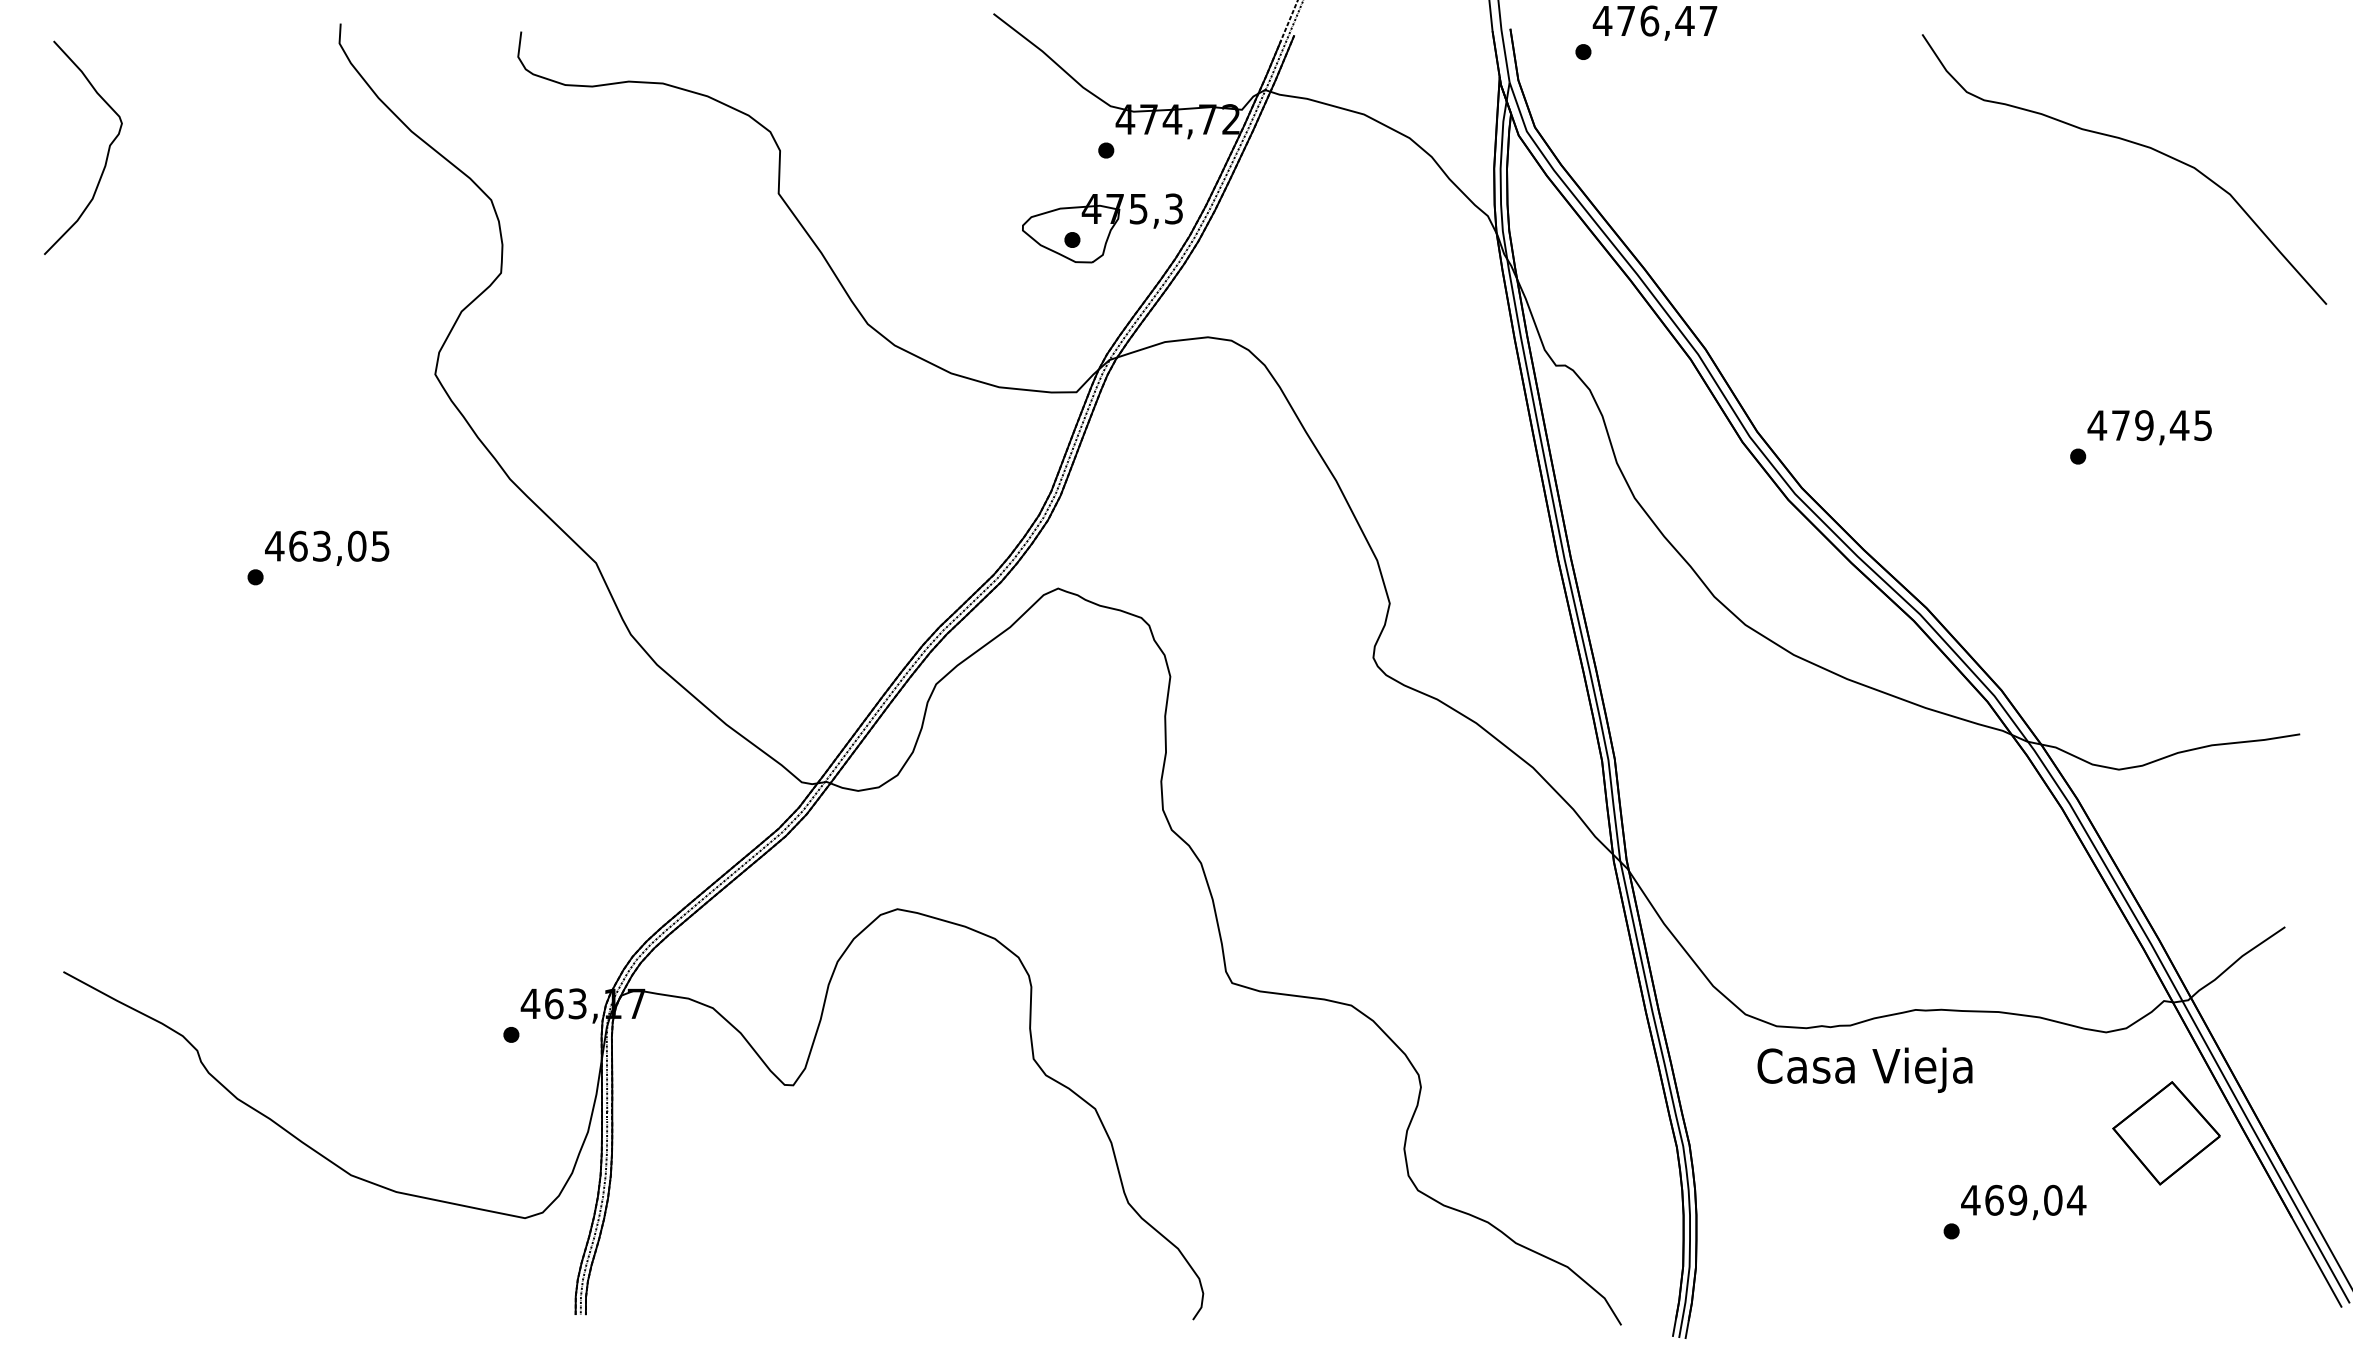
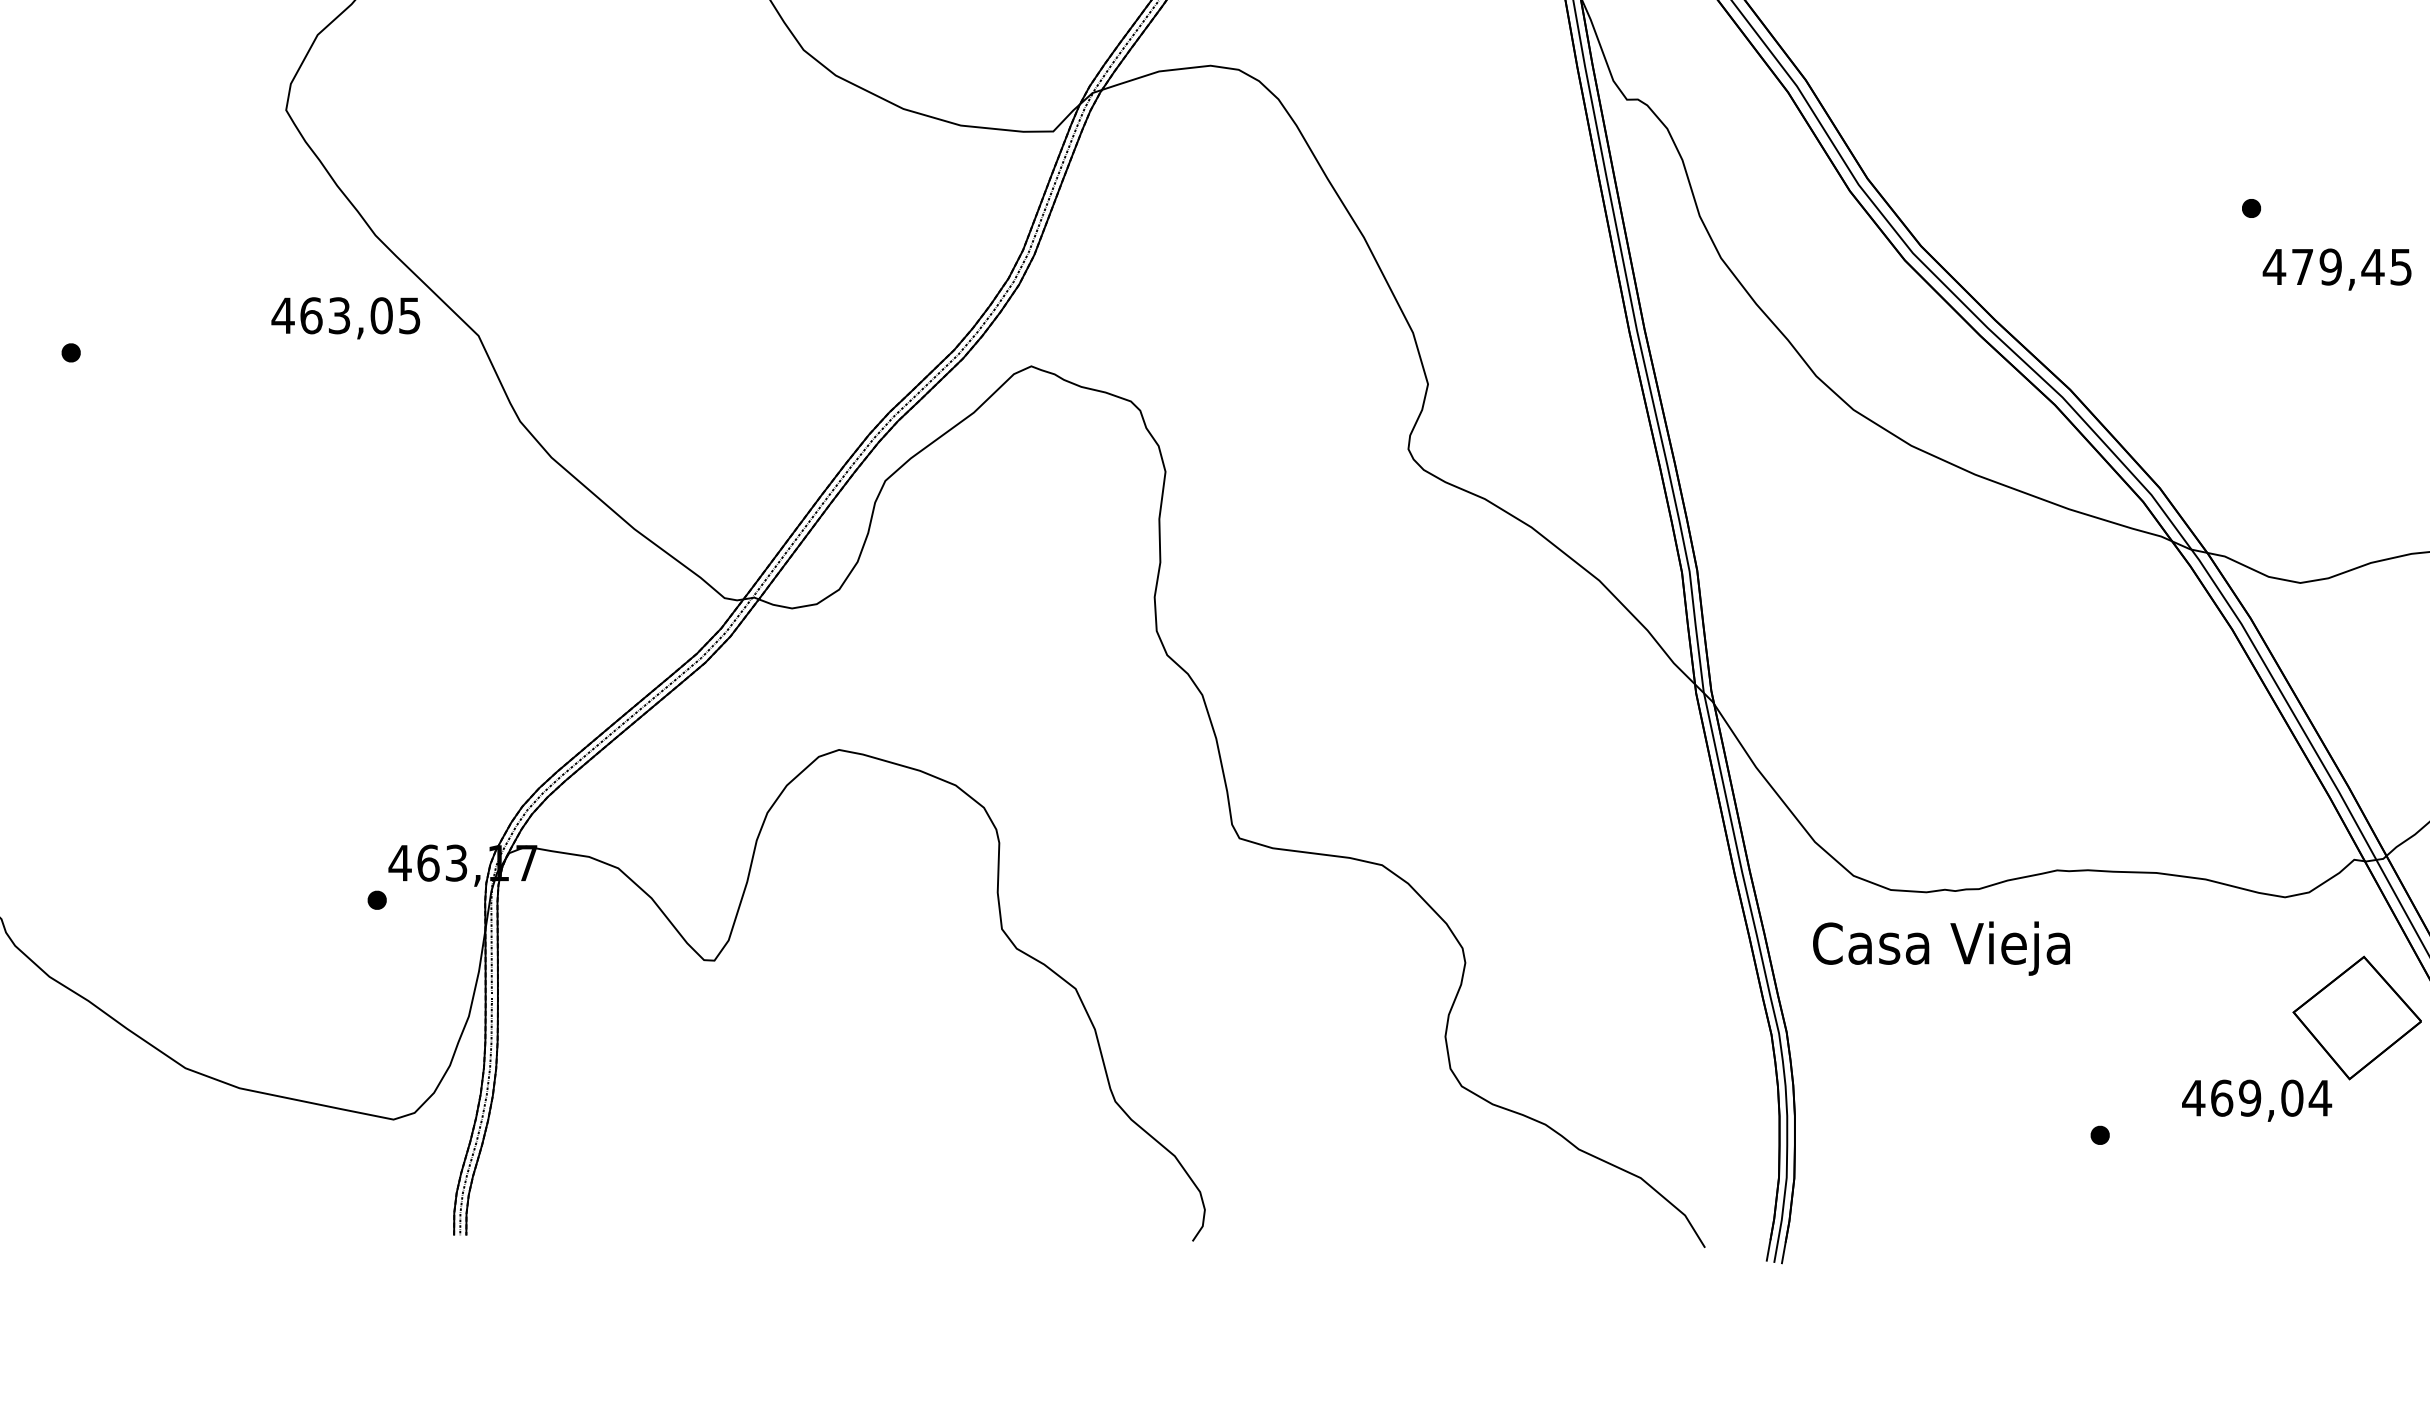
text: (2149, 427) -> (2336, 269), moved
text: (327, 547) -> (346, 317), moved
text: (1864, 1069) -> (1940, 947), moved
text: (2023, 1202) -> (2256, 1100), moved

